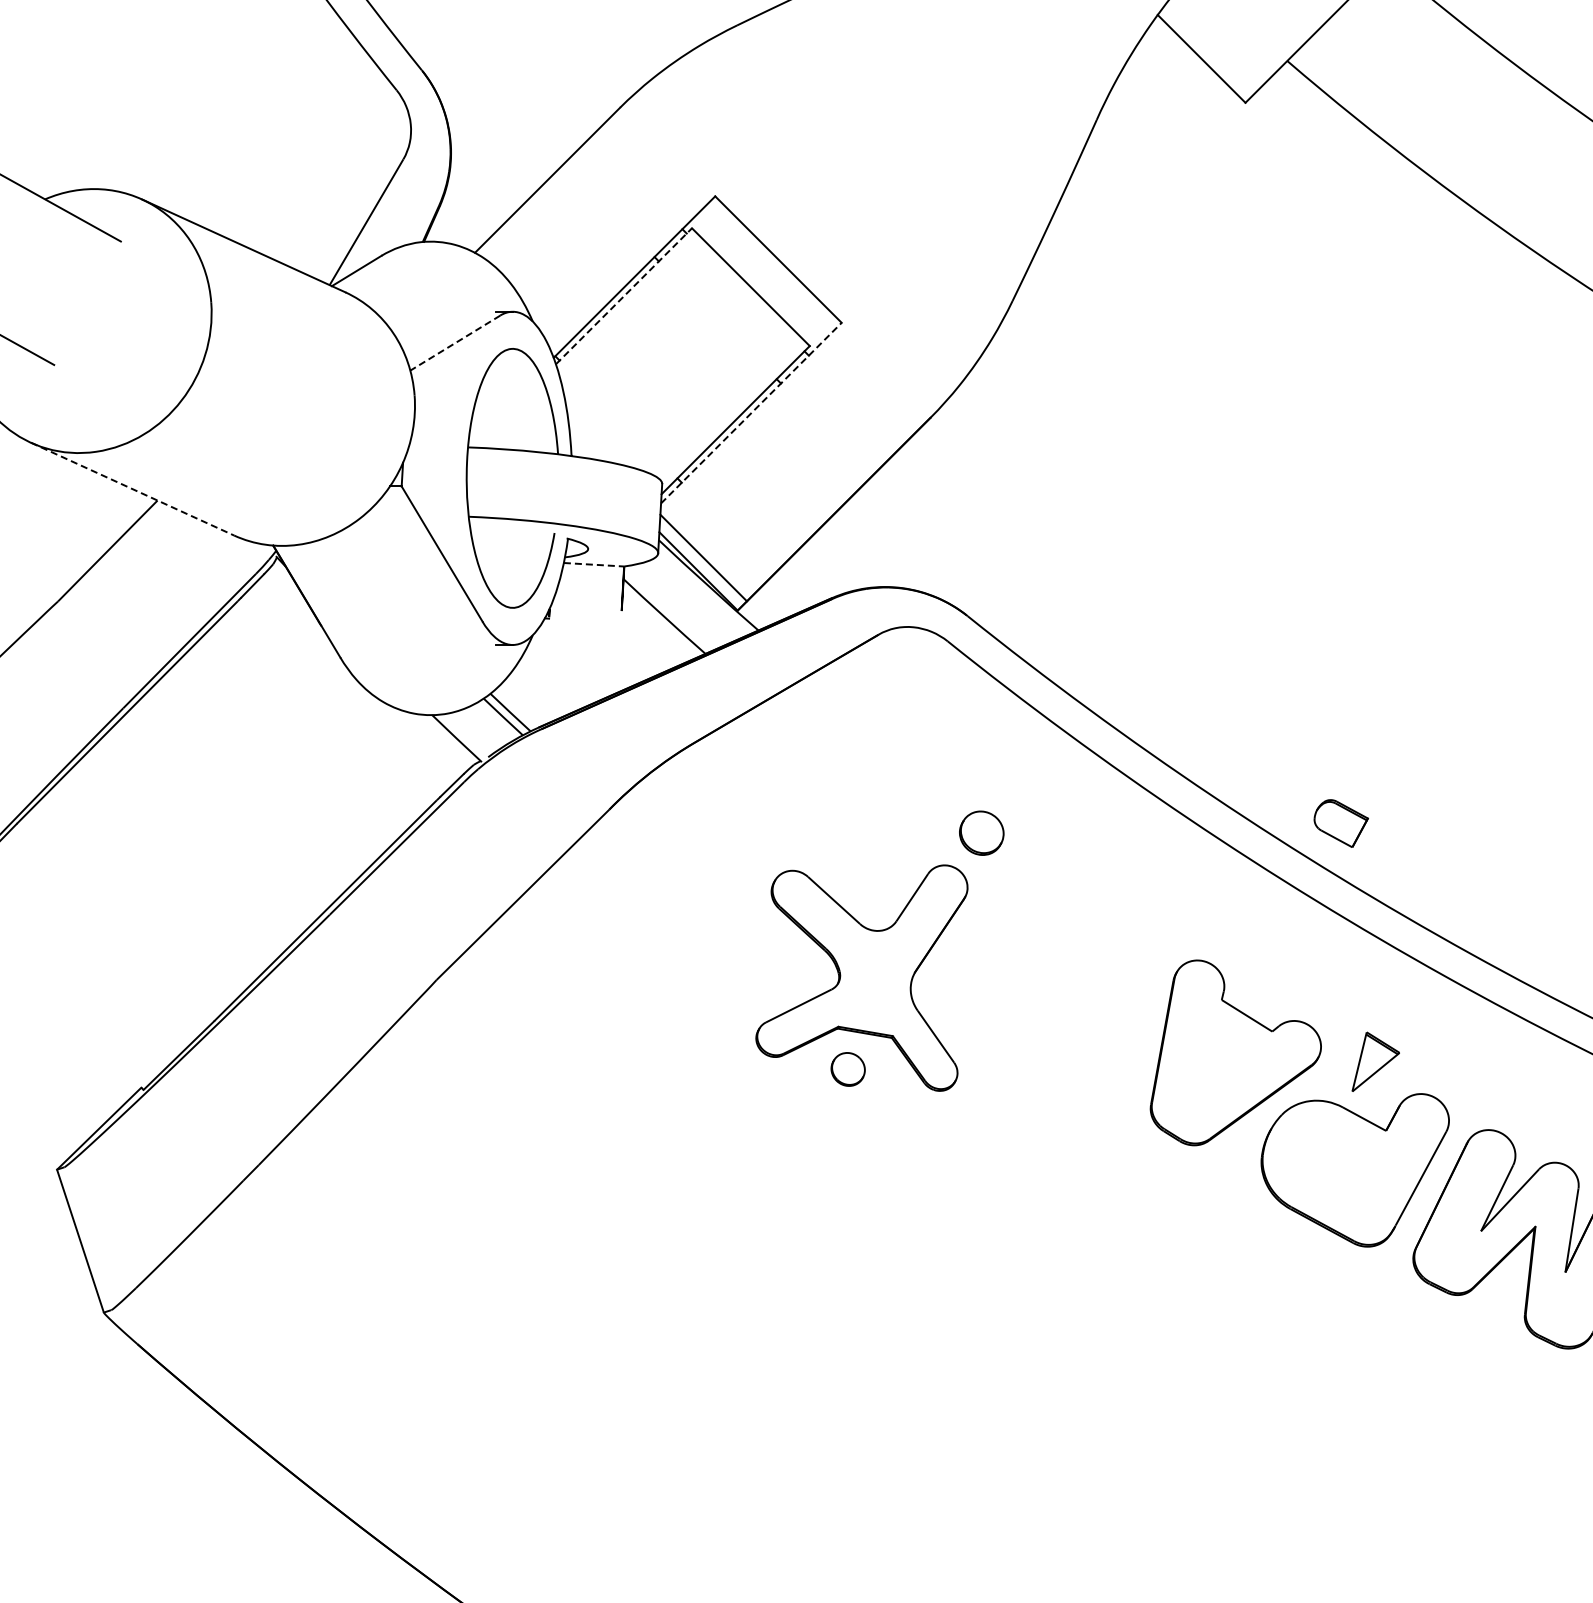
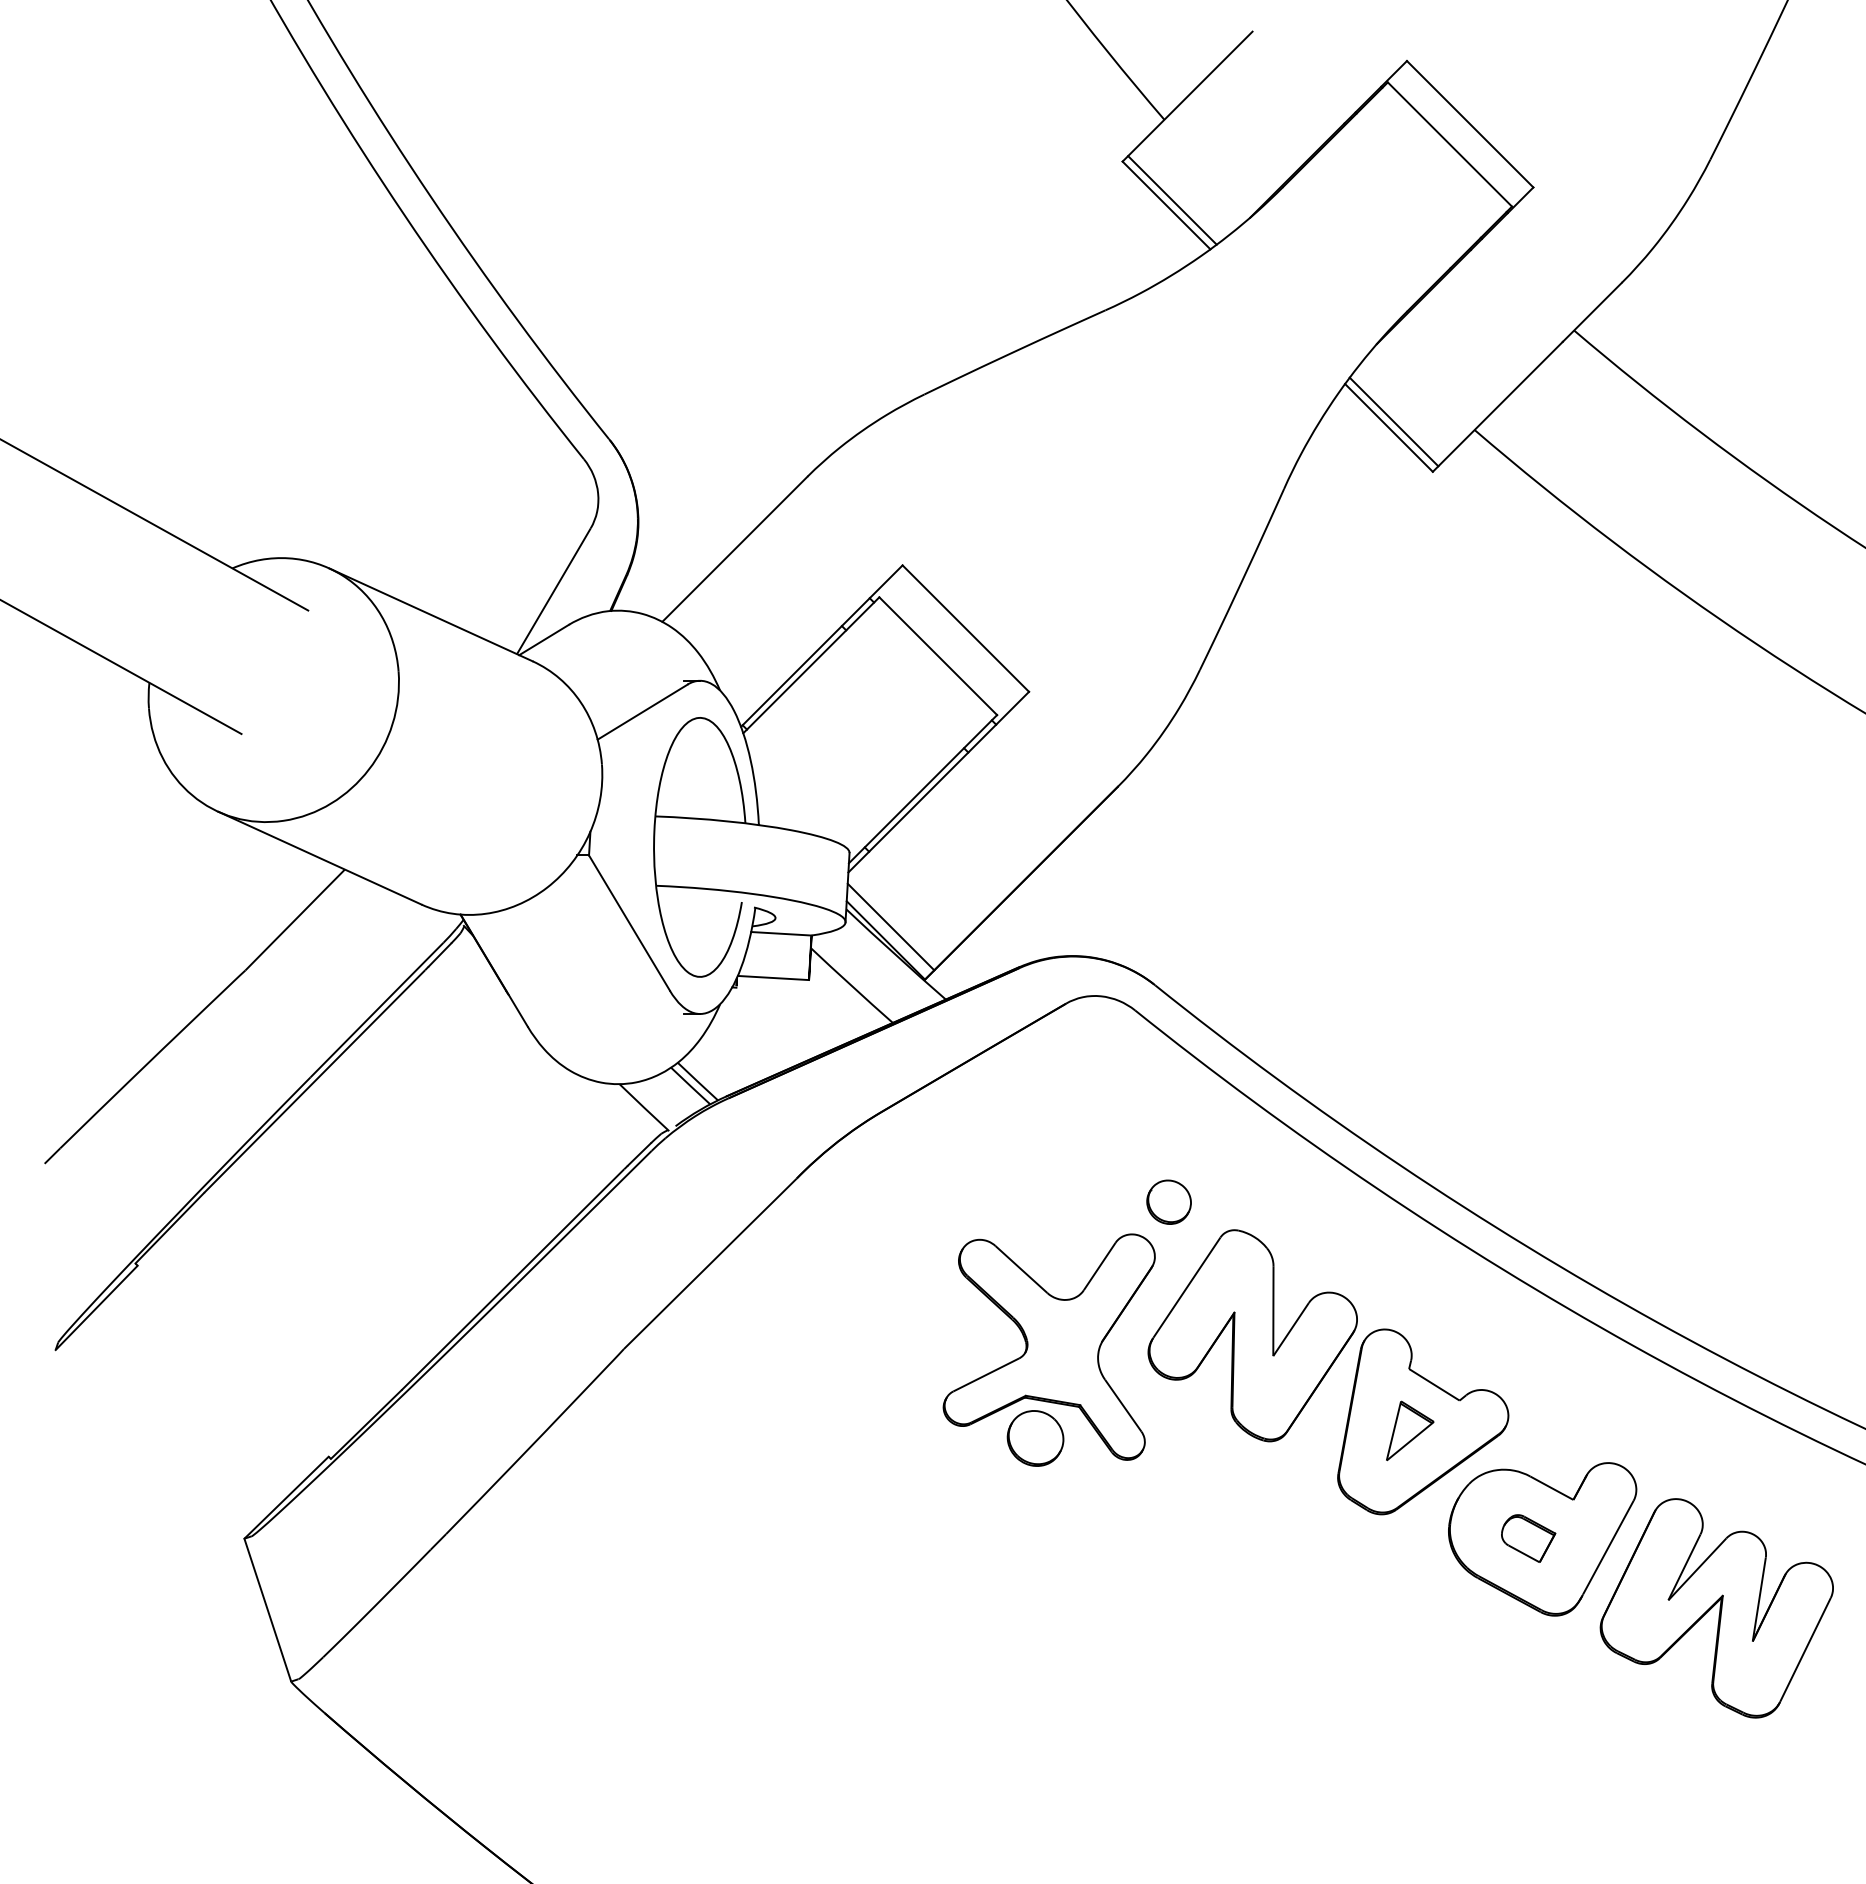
line: (1206, 52) -> (1393, 421), added
line: (624, 295) -> (811, 664), dashed -> solid
line: (455, 343) -> (642, 712), dashed -> solid
line: (751, 413) -> (938, 782), dashed -> solid
line: (132, 489) -> (319, 858), dashed -> solid
line: (594, 564) -> (781, 933), dashed -> solid
line: (586, 608) -> (773, 977), added
part: (1341, 823) -> (1528, 1538), moved
part: (1065, 966) -> (1252, 1335), added
part: (1376, 1061) -> (1410, 1430), moved
part: (848, 1069) -> (1035, 1438), size x1.67

